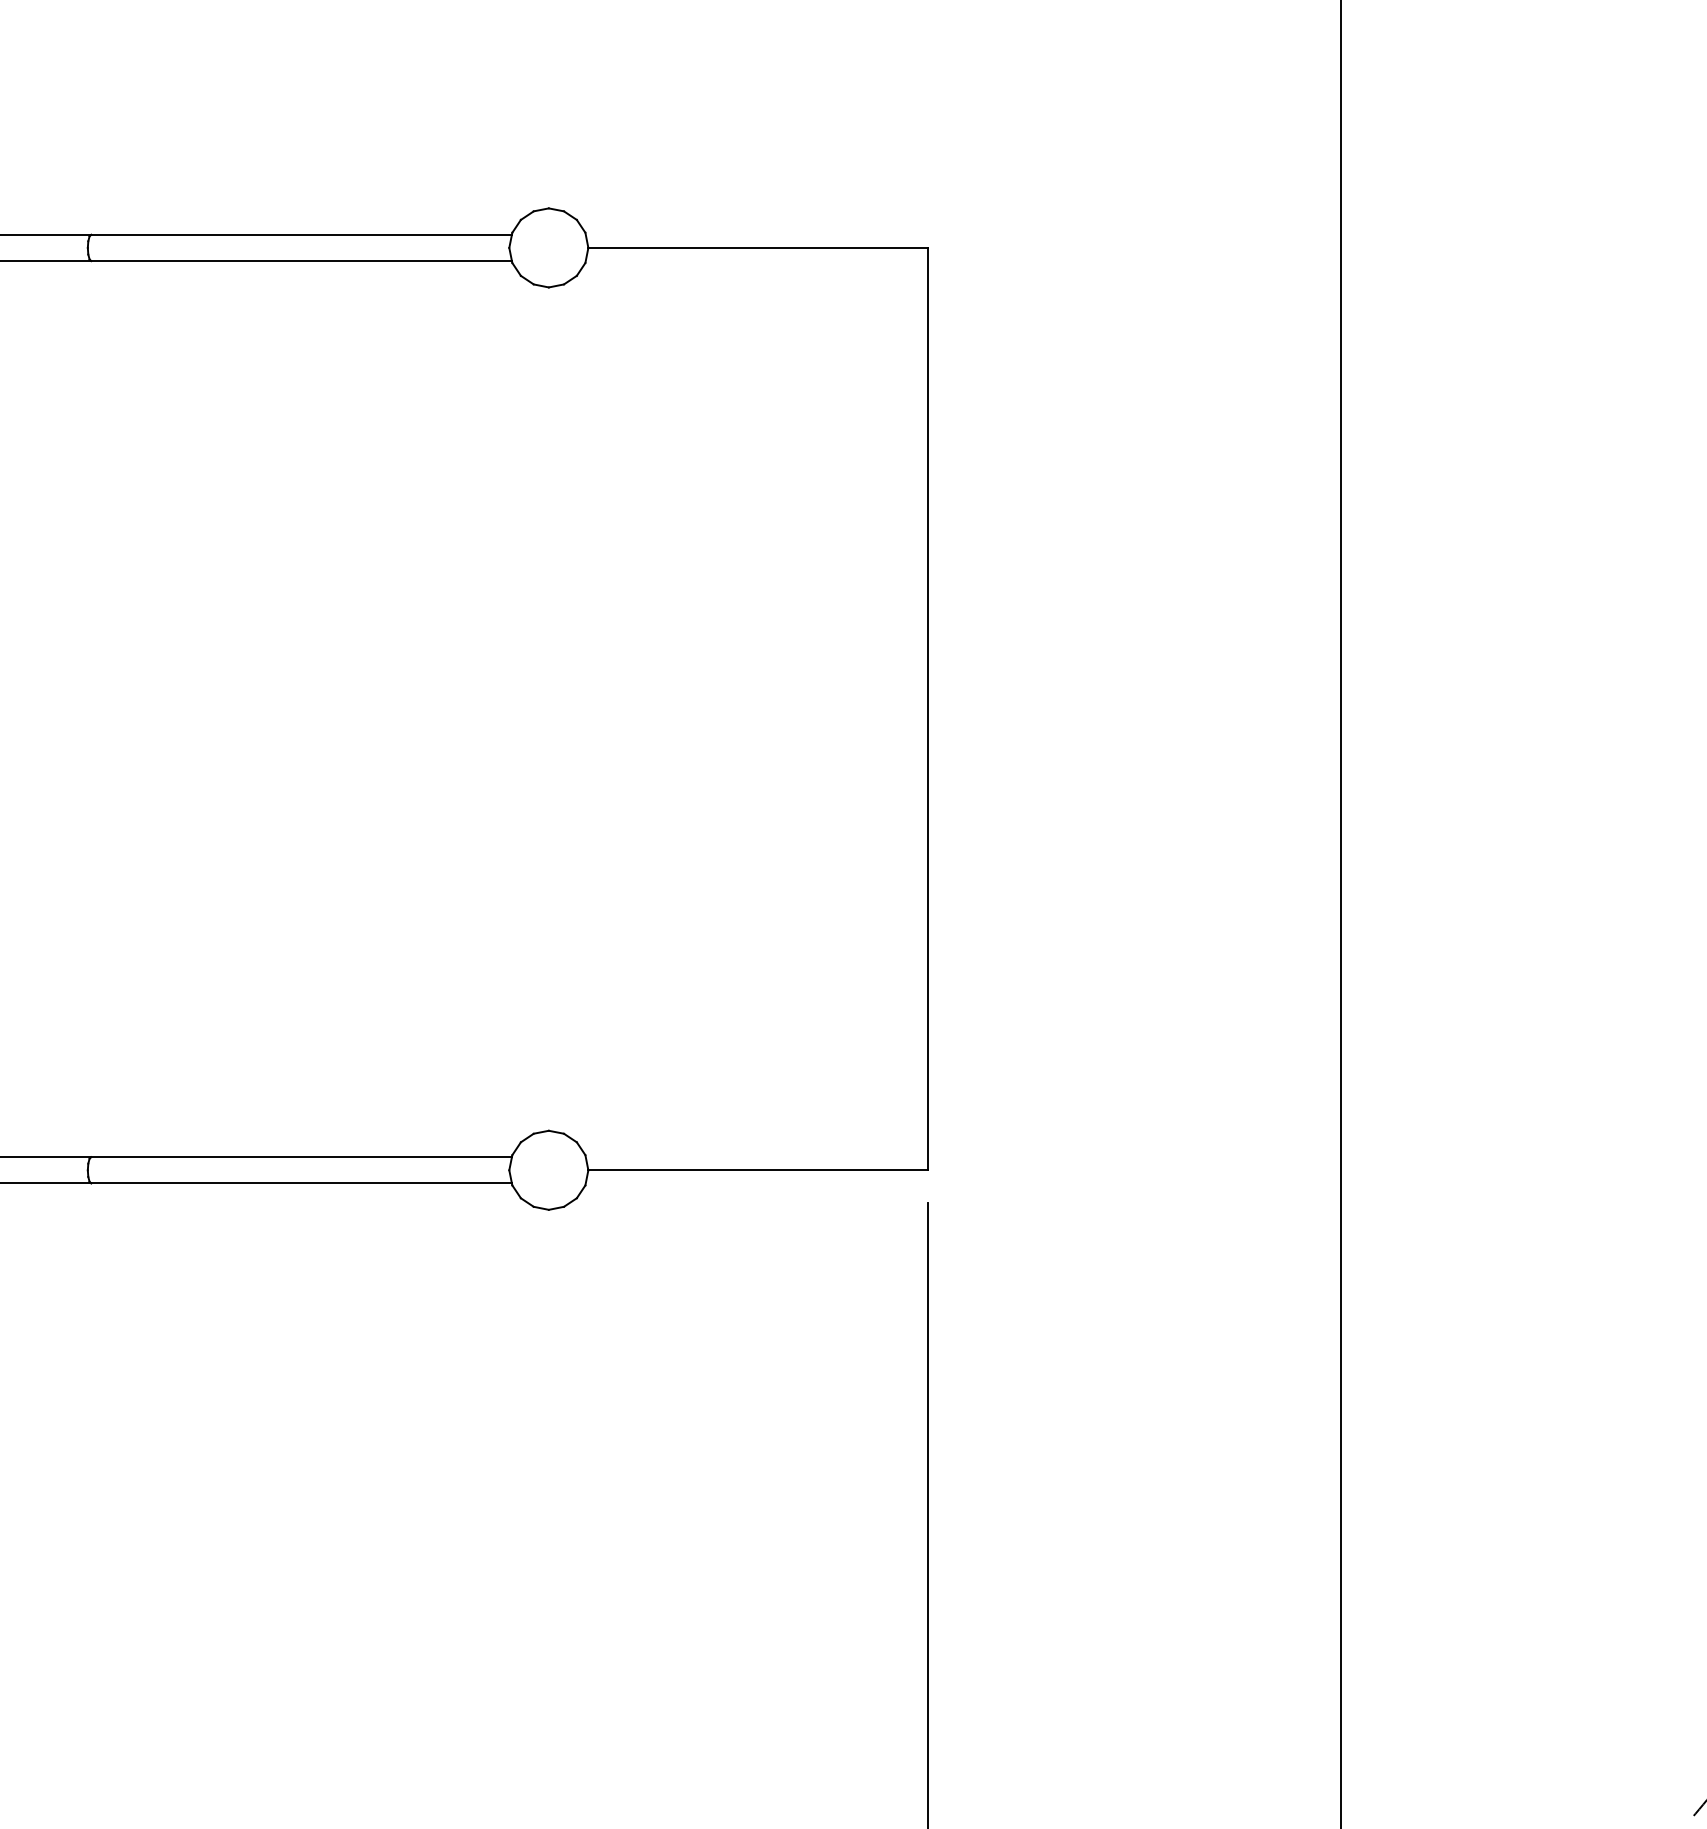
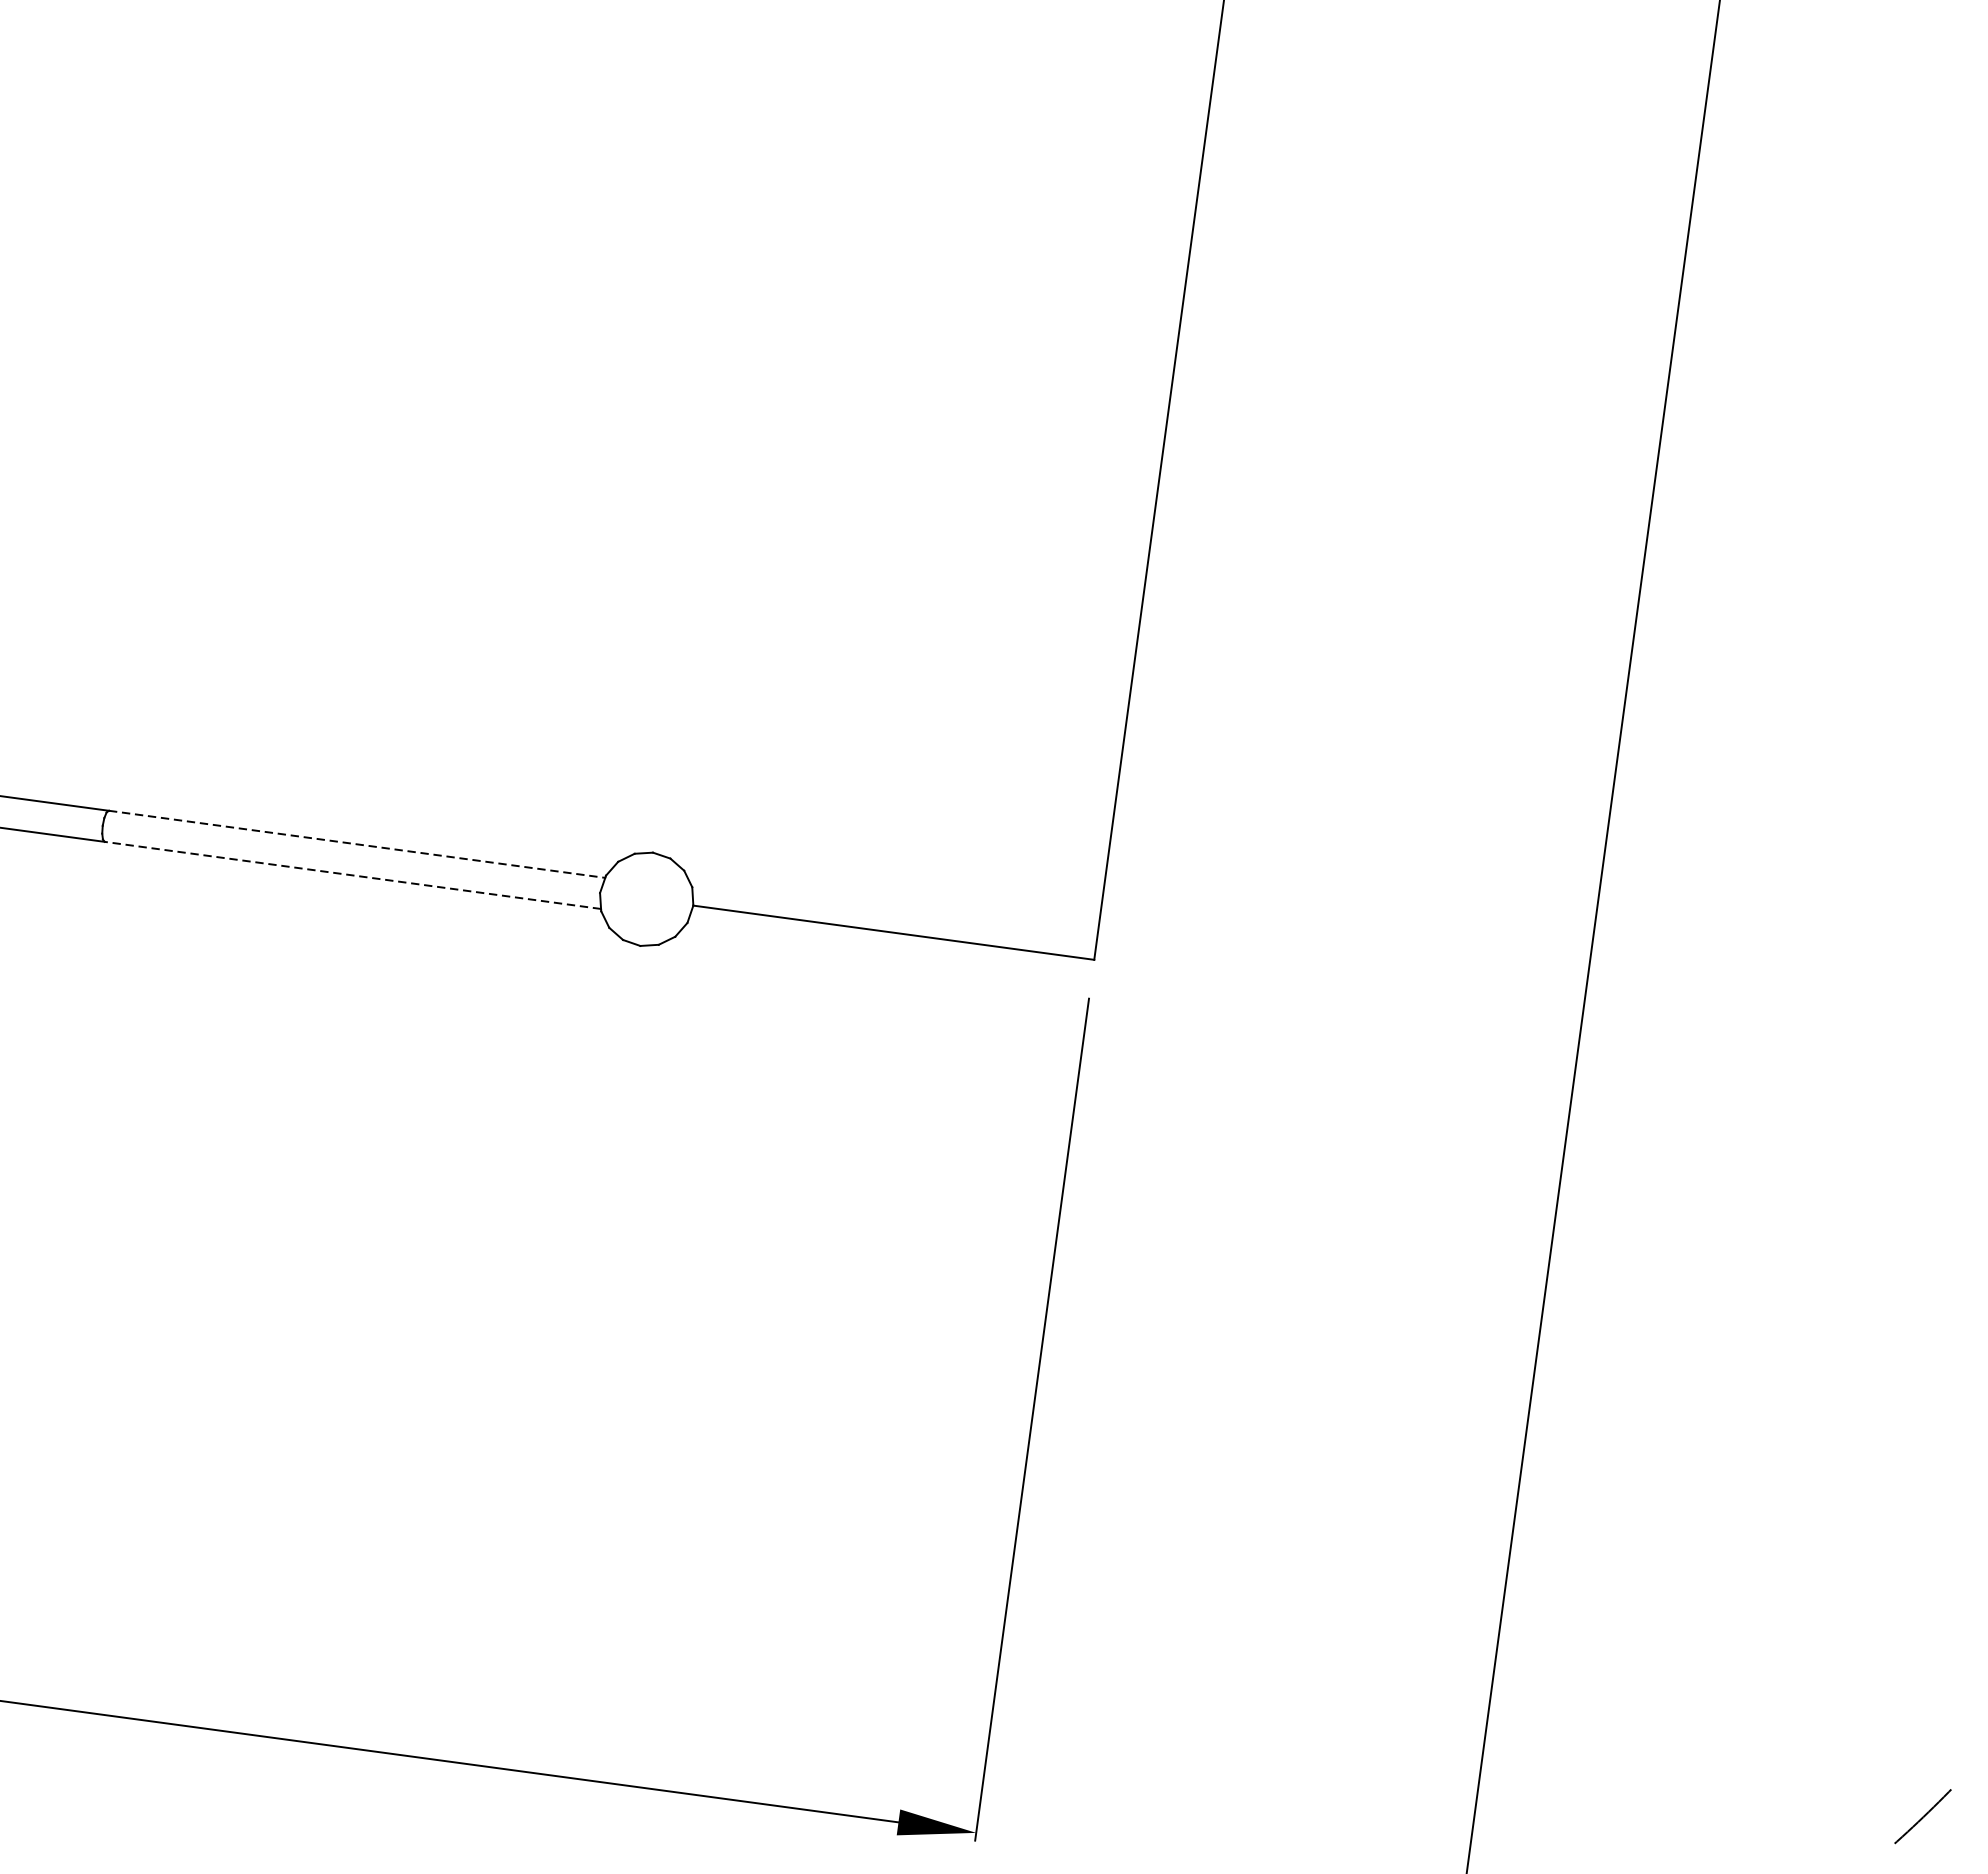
line: (302, 1157) -> (358, 844), solid -> dashed
line: (301, 1183) -> (352, 875), solid -> dashed

